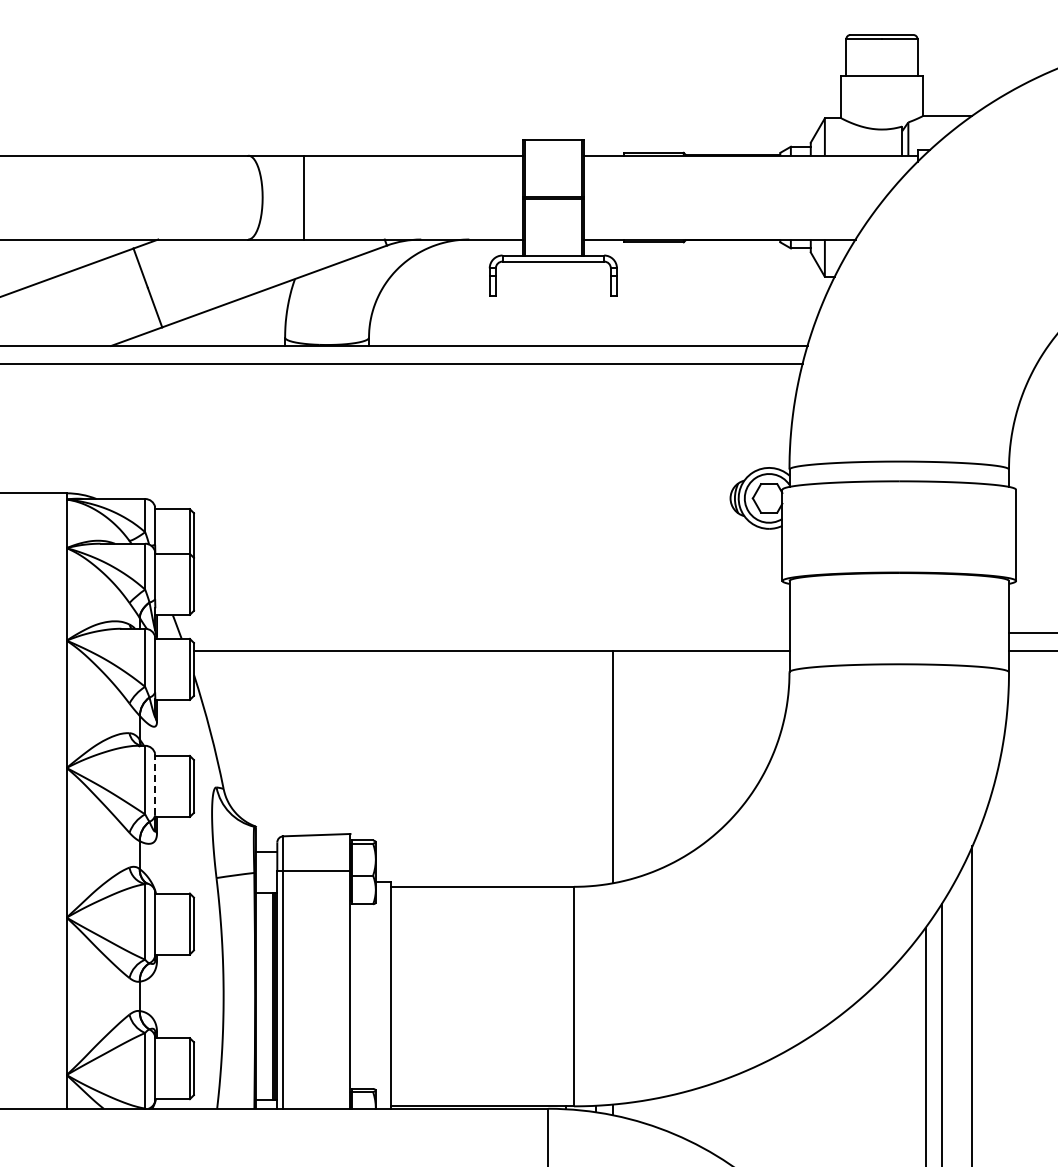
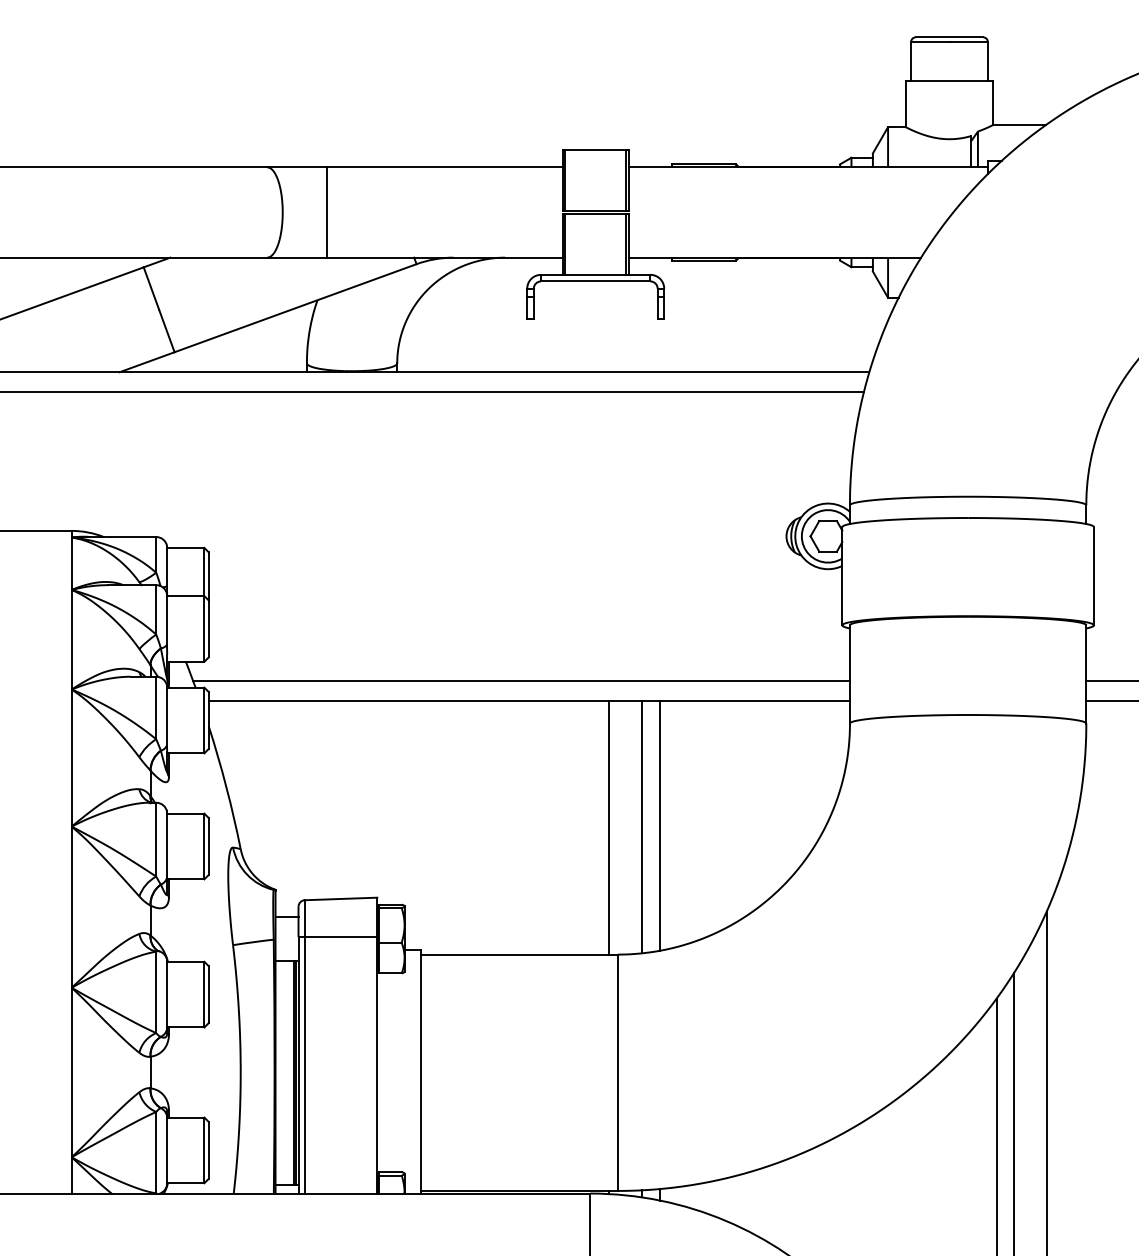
line: (484, 632) -> (521, 680), added
line: (596, 767) -> (642, 826), added
line: (565, 768) -> (608, 827), added
line: (155, 784) -> (167, 844), dashed -> solid

